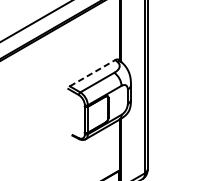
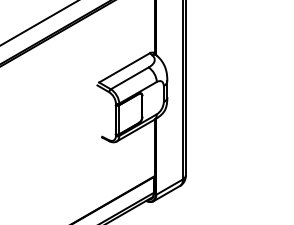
line: (92, 72) -> (124, 67), dashed -> solid

